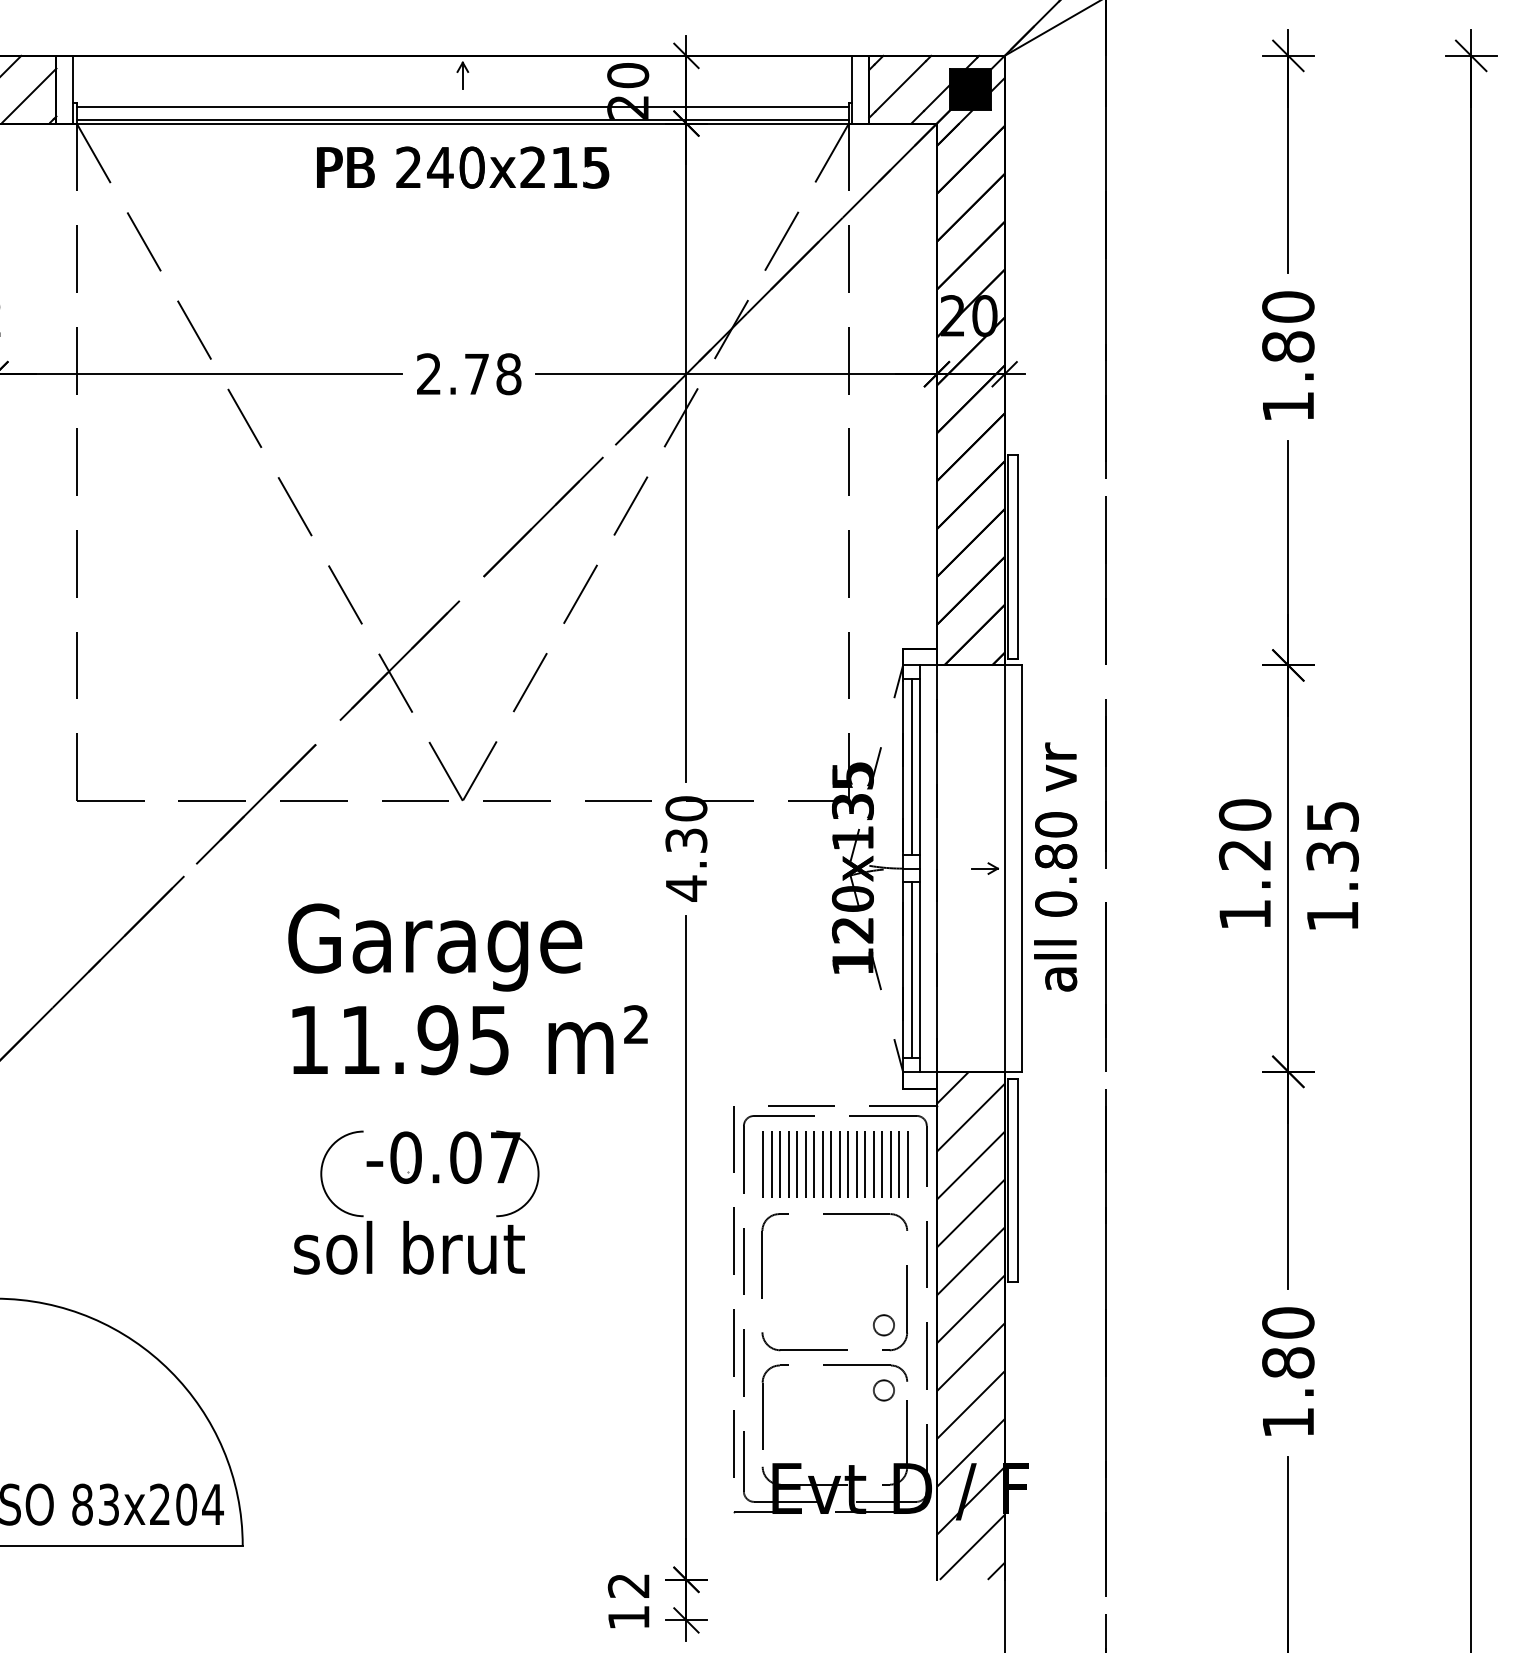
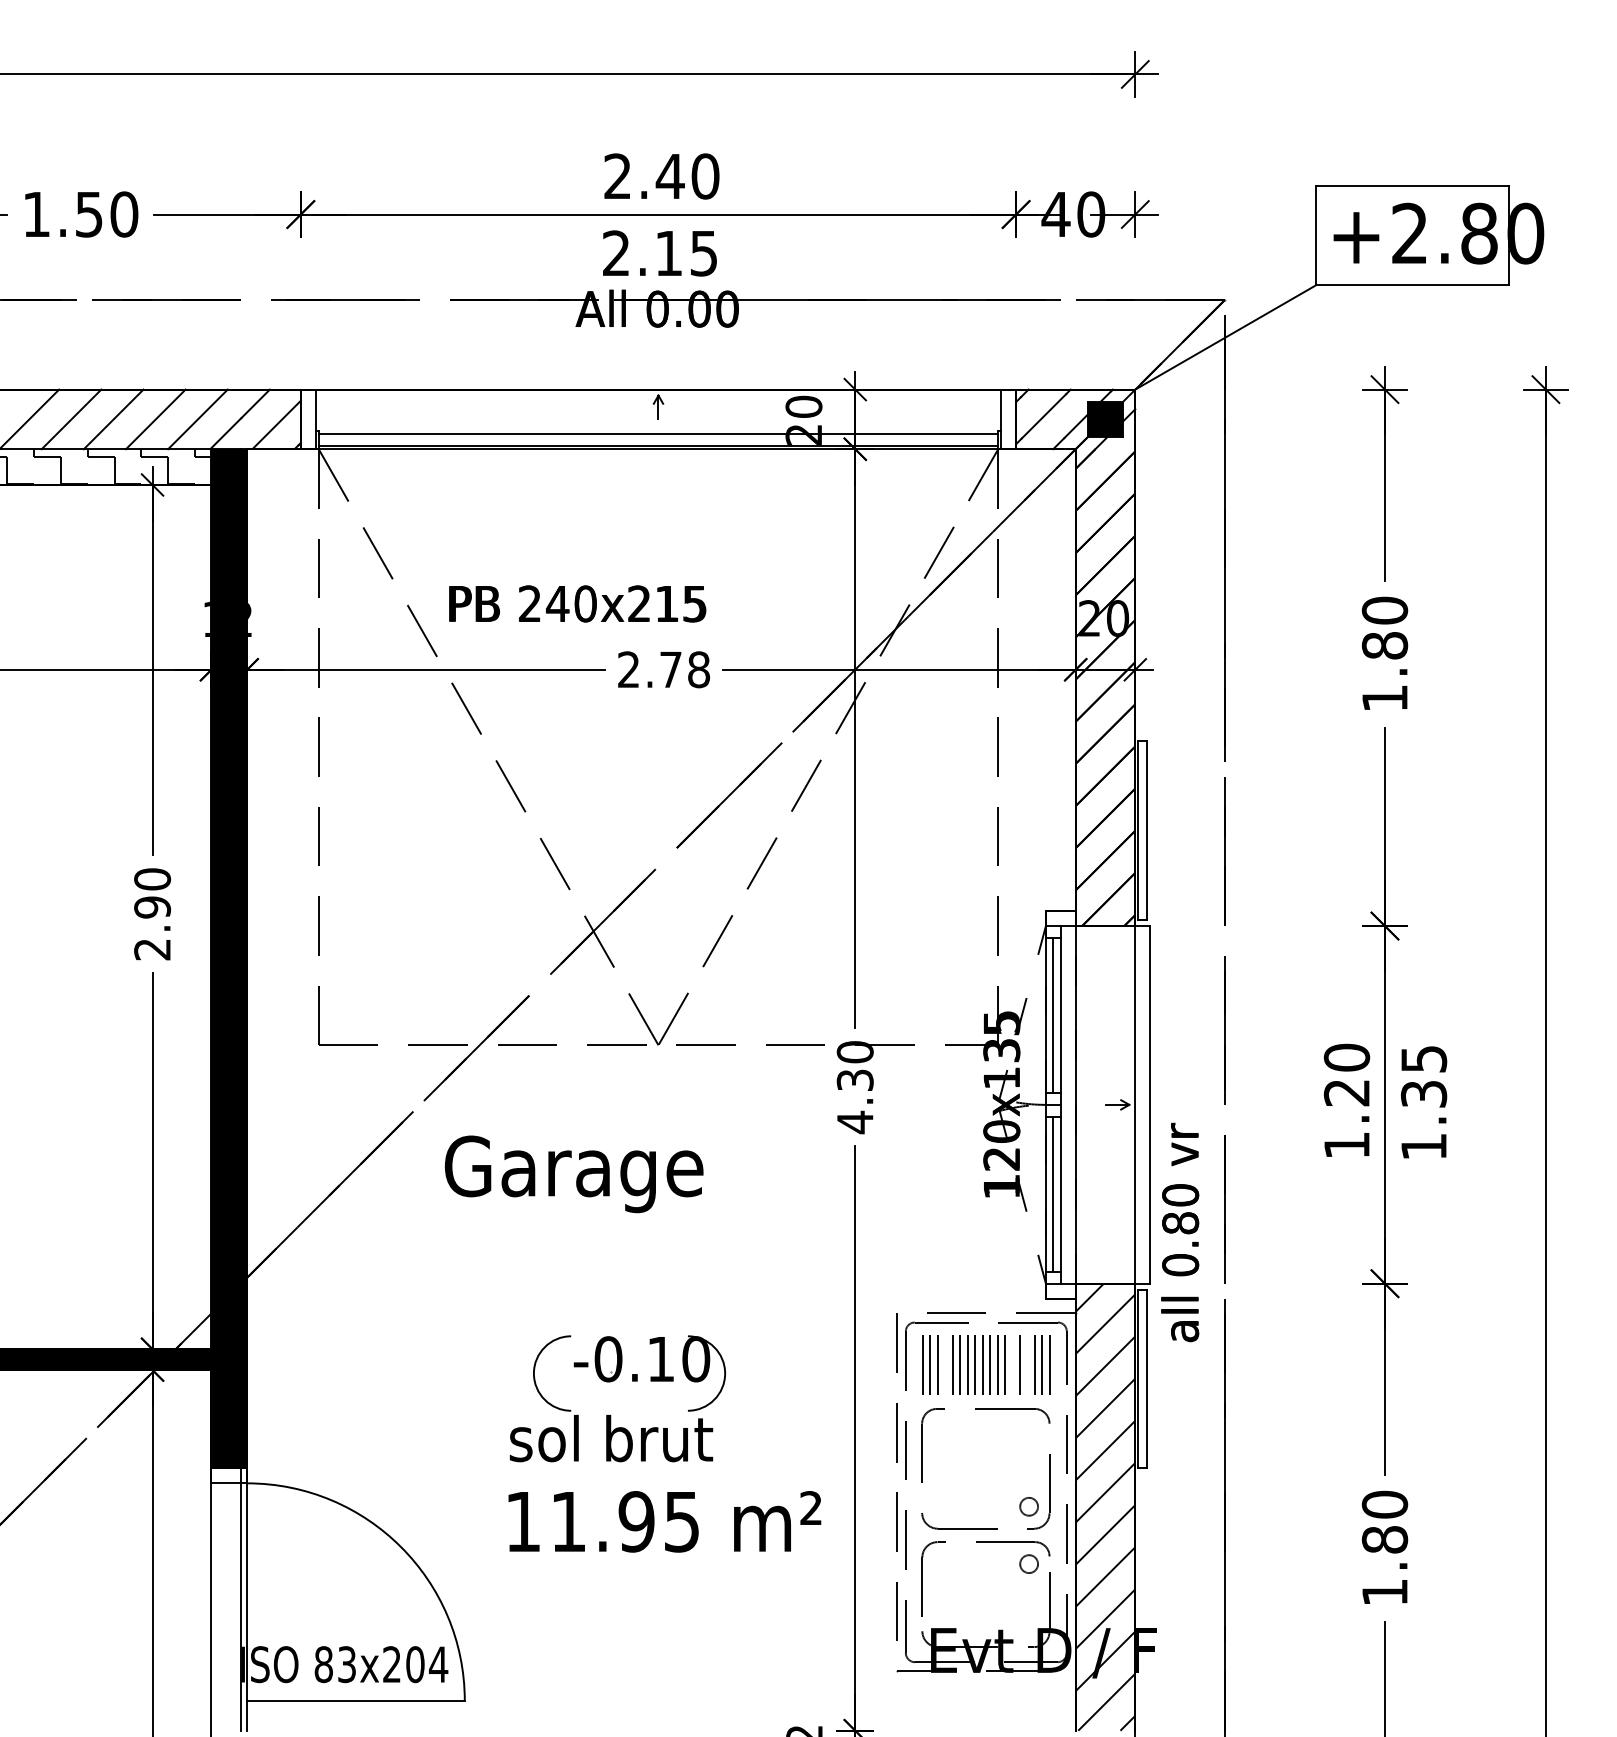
text: (462, 167) -> (577, 603), moved
text: (1055, 867) -> (1180, 1232), moved
text: (434, 947) -> (573, 1174), moved
text: (469, 1039) -> (664, 1521), moved
text: (485, 1157) -> (678, 1359), -0.07 -> -0.10
line: (788, 1167) -> (945, 1367), removed
line: (865, 1167) -> (1012, 1367), removed
line: (882, 1167) -> (1027, 1367), removed

